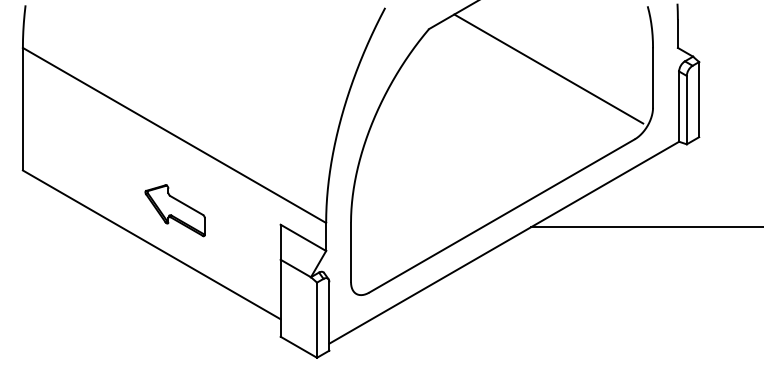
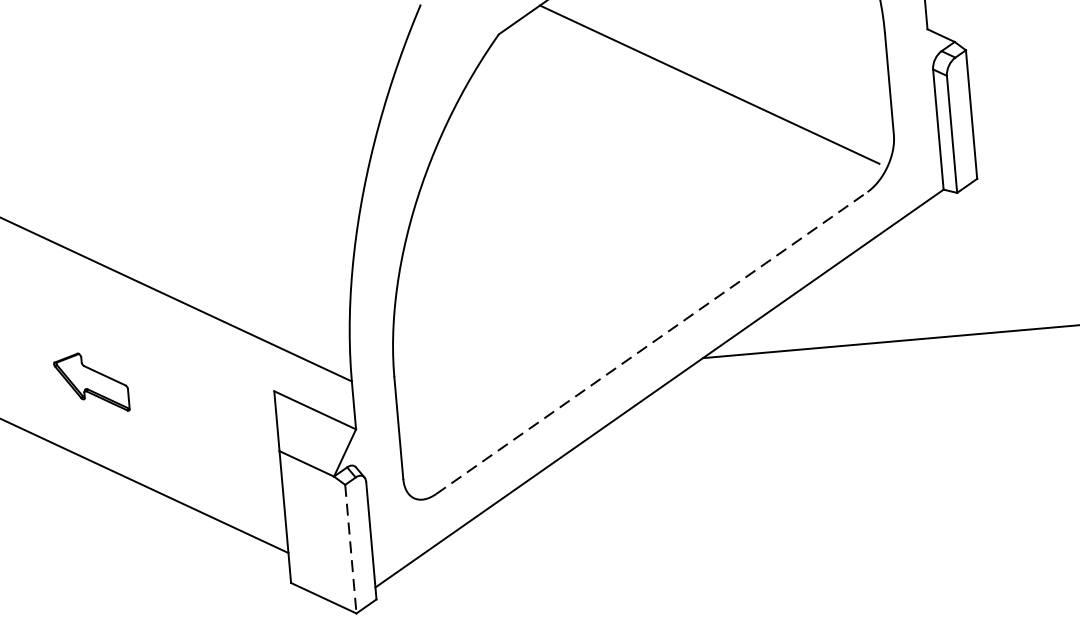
part: (174, 210) -> (90, 382), size x0.7
line: (502, 215) -> (652, 342), solid -> dashed
line: (317, 320) -> (351, 549), solid -> dashed

